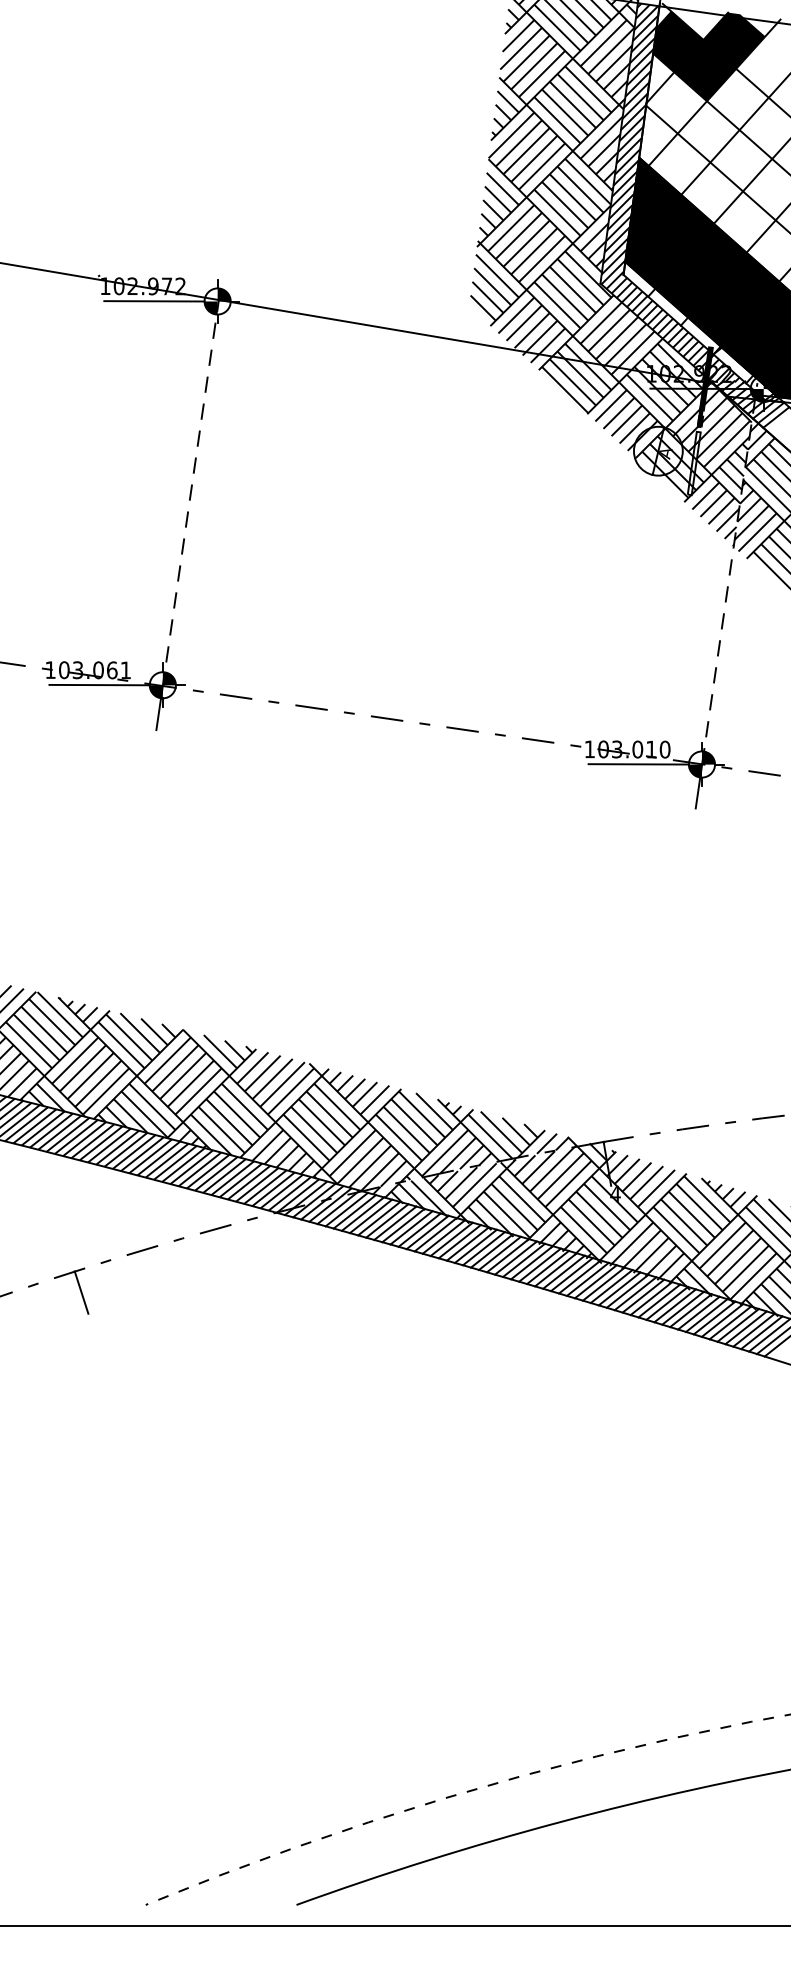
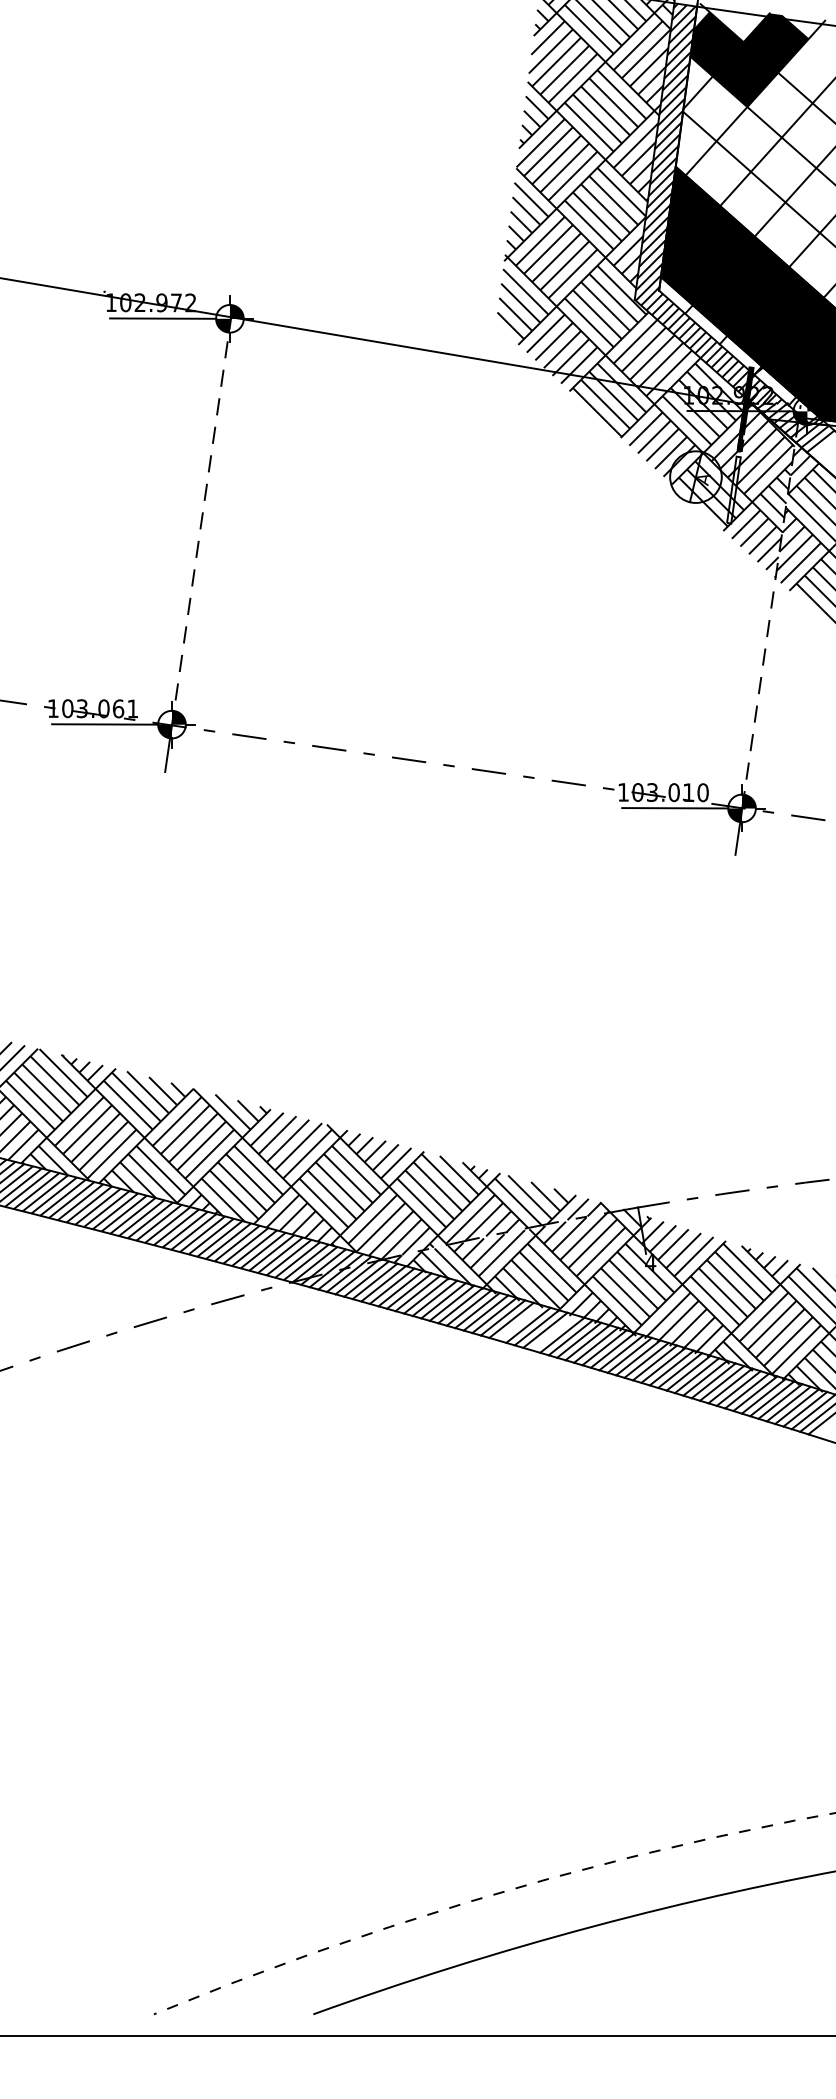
line: (491, 1250) -> (519, 1322), removed
line: (523, 1260) -> (553, 1332), removed
line: (81, 1292) -> (85, 1366), removed

